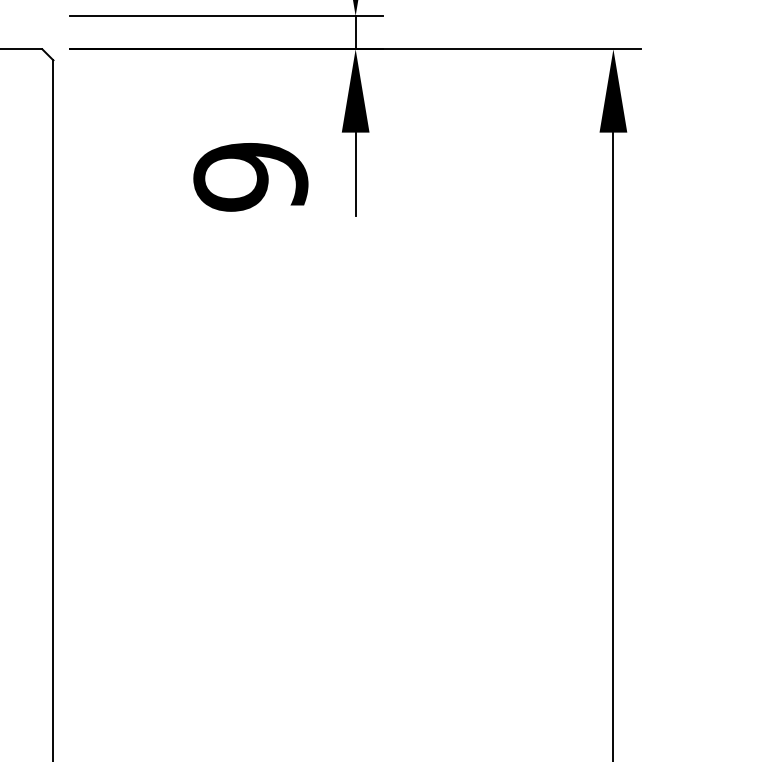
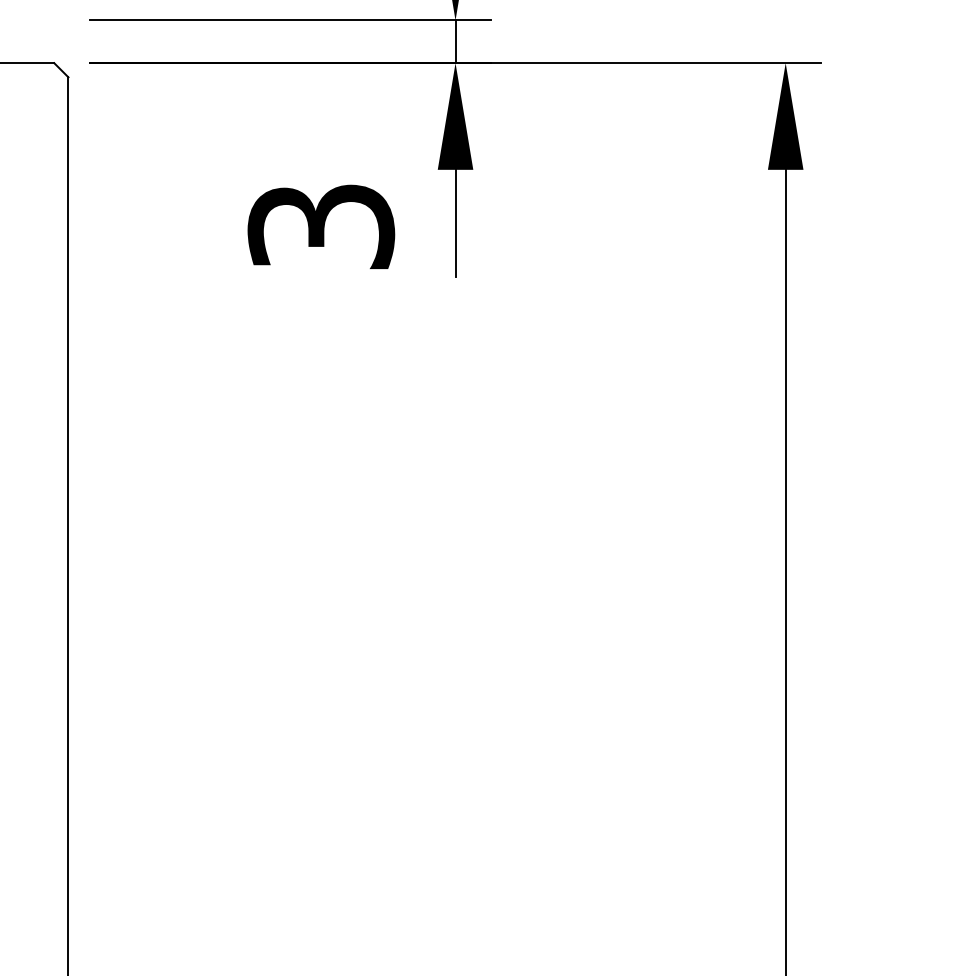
text: (251, 177) -> (321, 227), 9 -> 3

